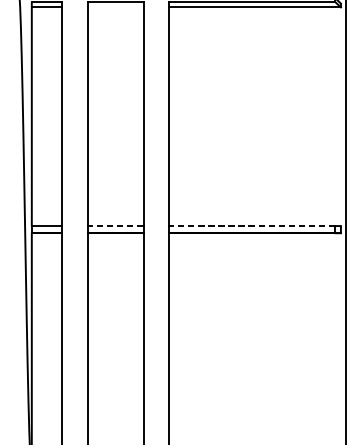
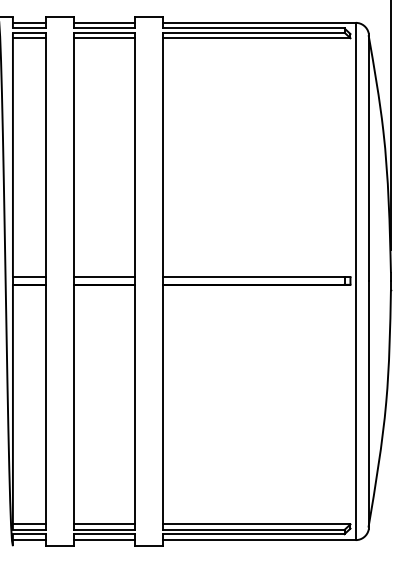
line: (114, 7) -> (103, 38), added
line: (115, 226) -> (104, 277), dashed -> solid
line: (252, 226) -> (253, 277), dashed -> solid

